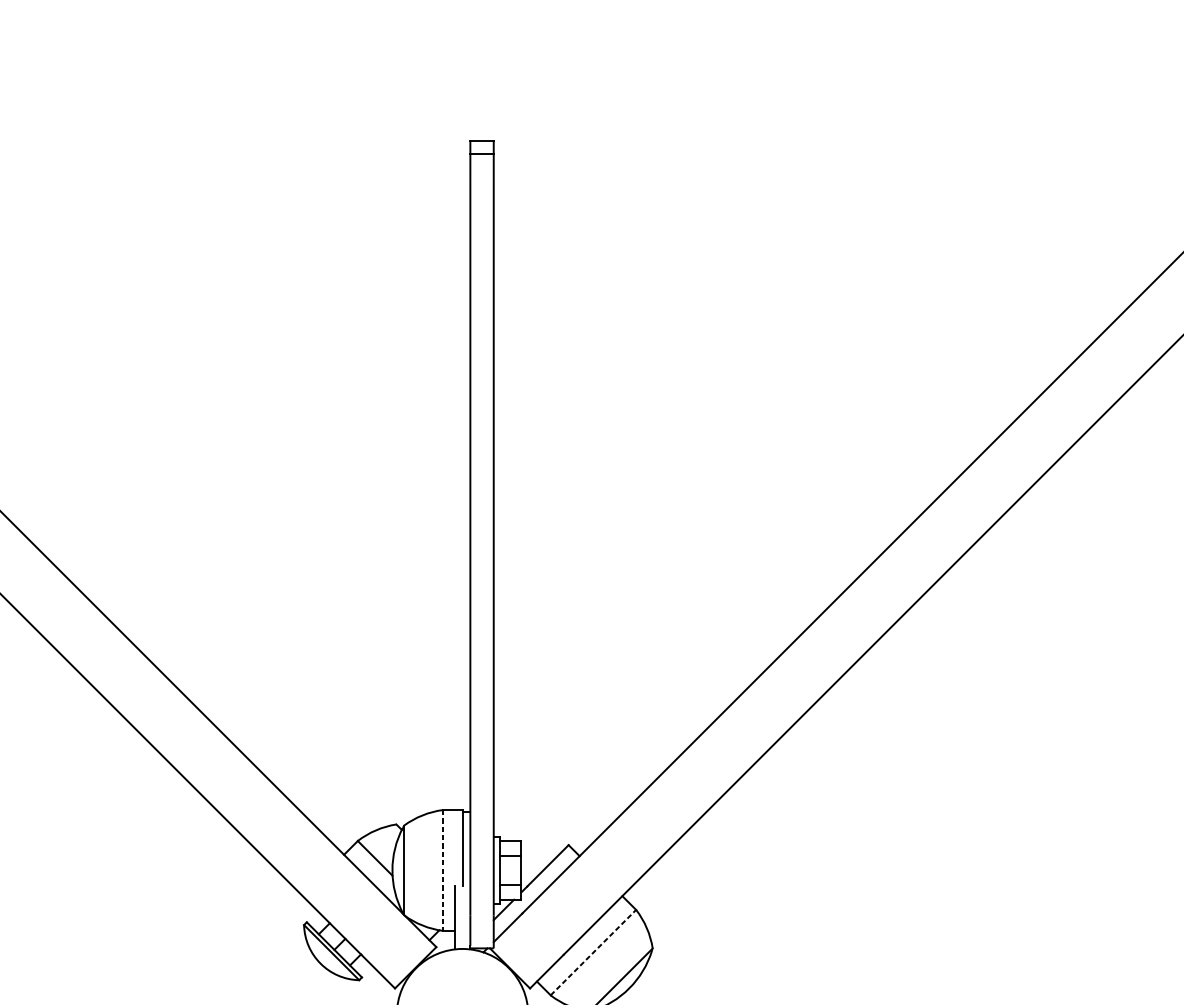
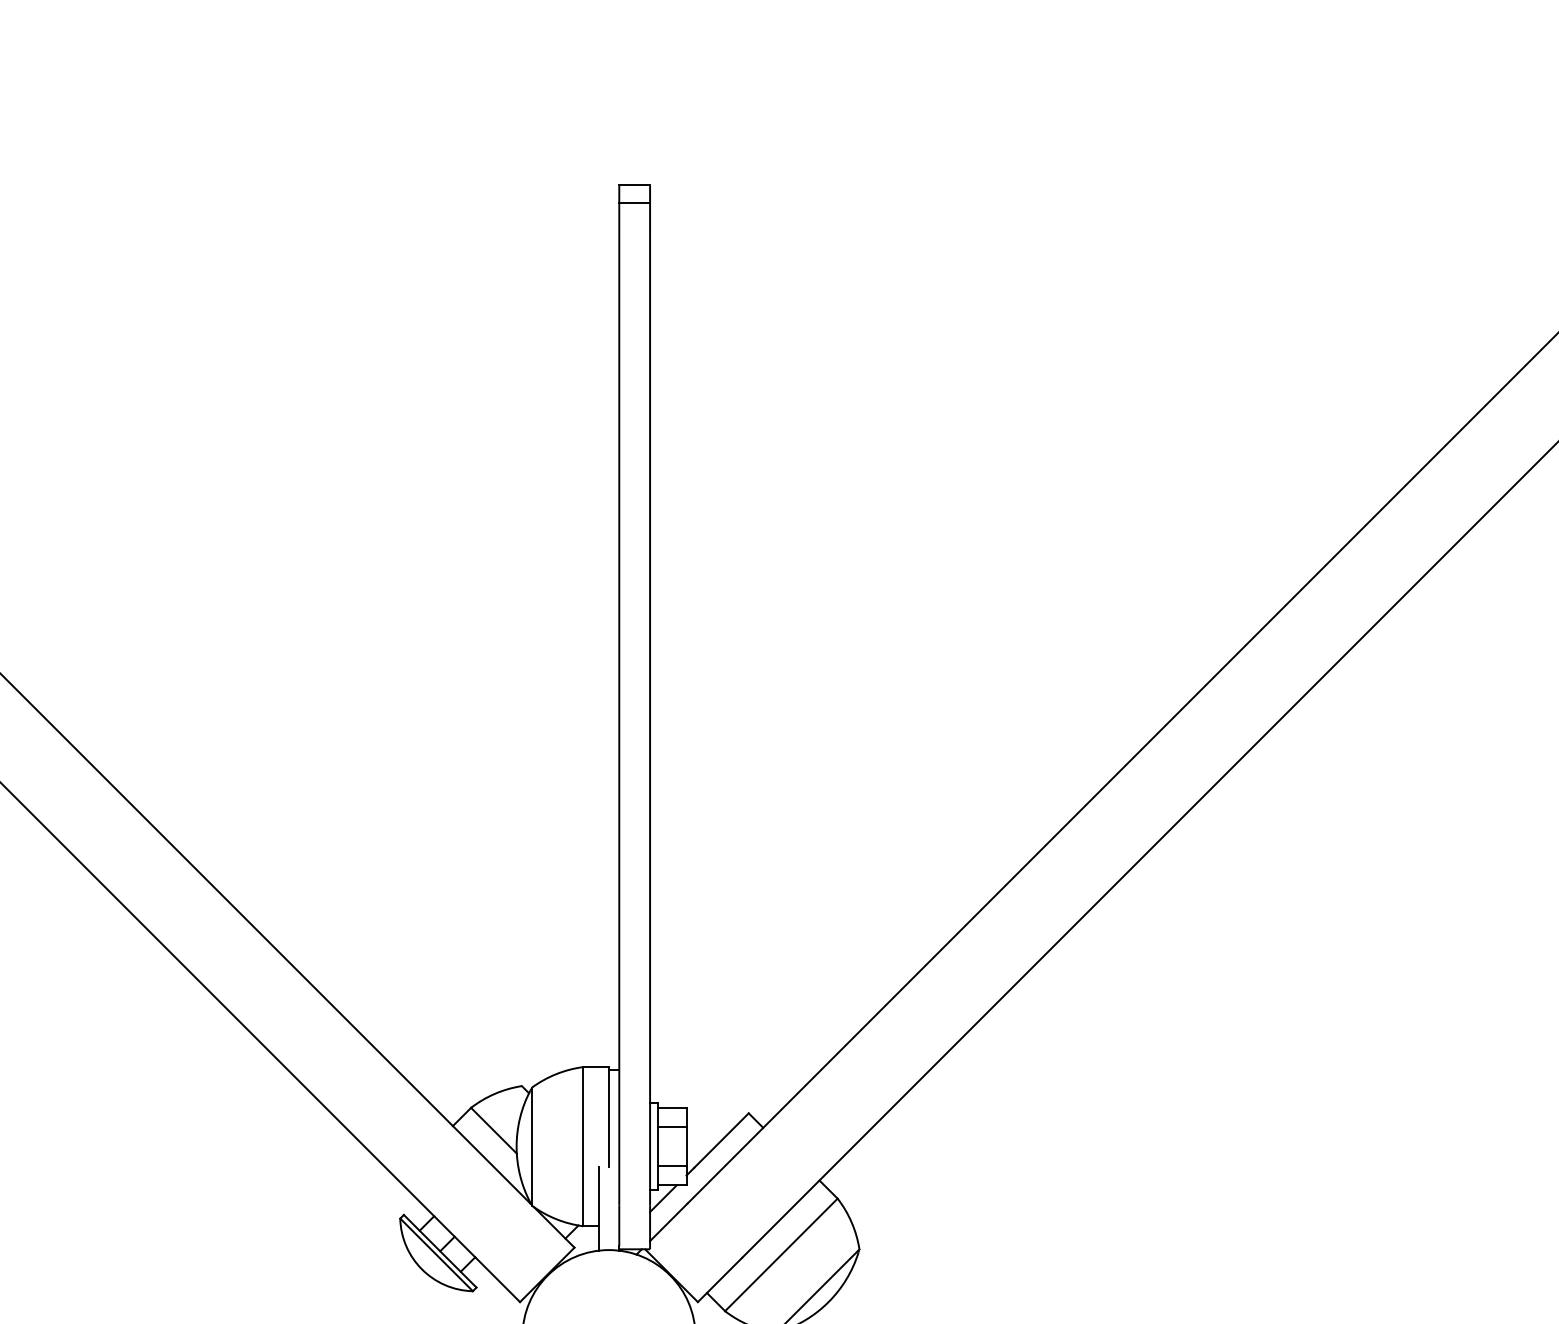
line: (443, 870) -> (583, 1146), dashed -> solid
line: (593, 952) -> (781, 1254), dashed -> solid

